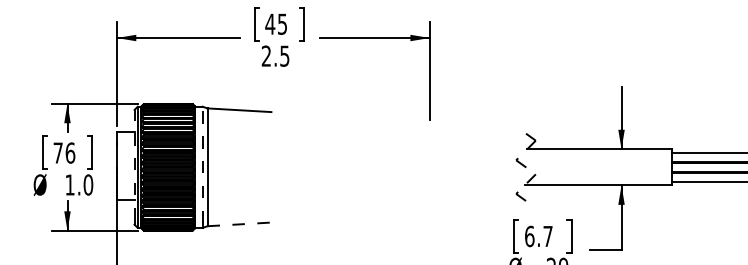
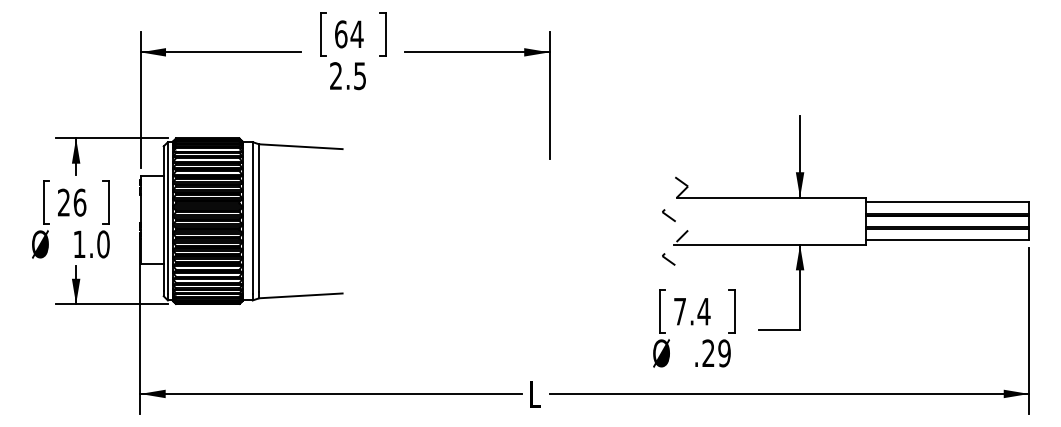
text: (275, 24) -> (348, 34), 45 -> 64
text: (57, 152) -> (63, 202), 76 -> 26
line: (134, 164) -> (163, 217), dashed -> solid
line: (202, 164) -> (252, 217), dashed -> solid
line: (239, 224) -> (300, 295), dashed -> solid
text: (539, 236) -> (692, 311), 6.7 -> 7.4

